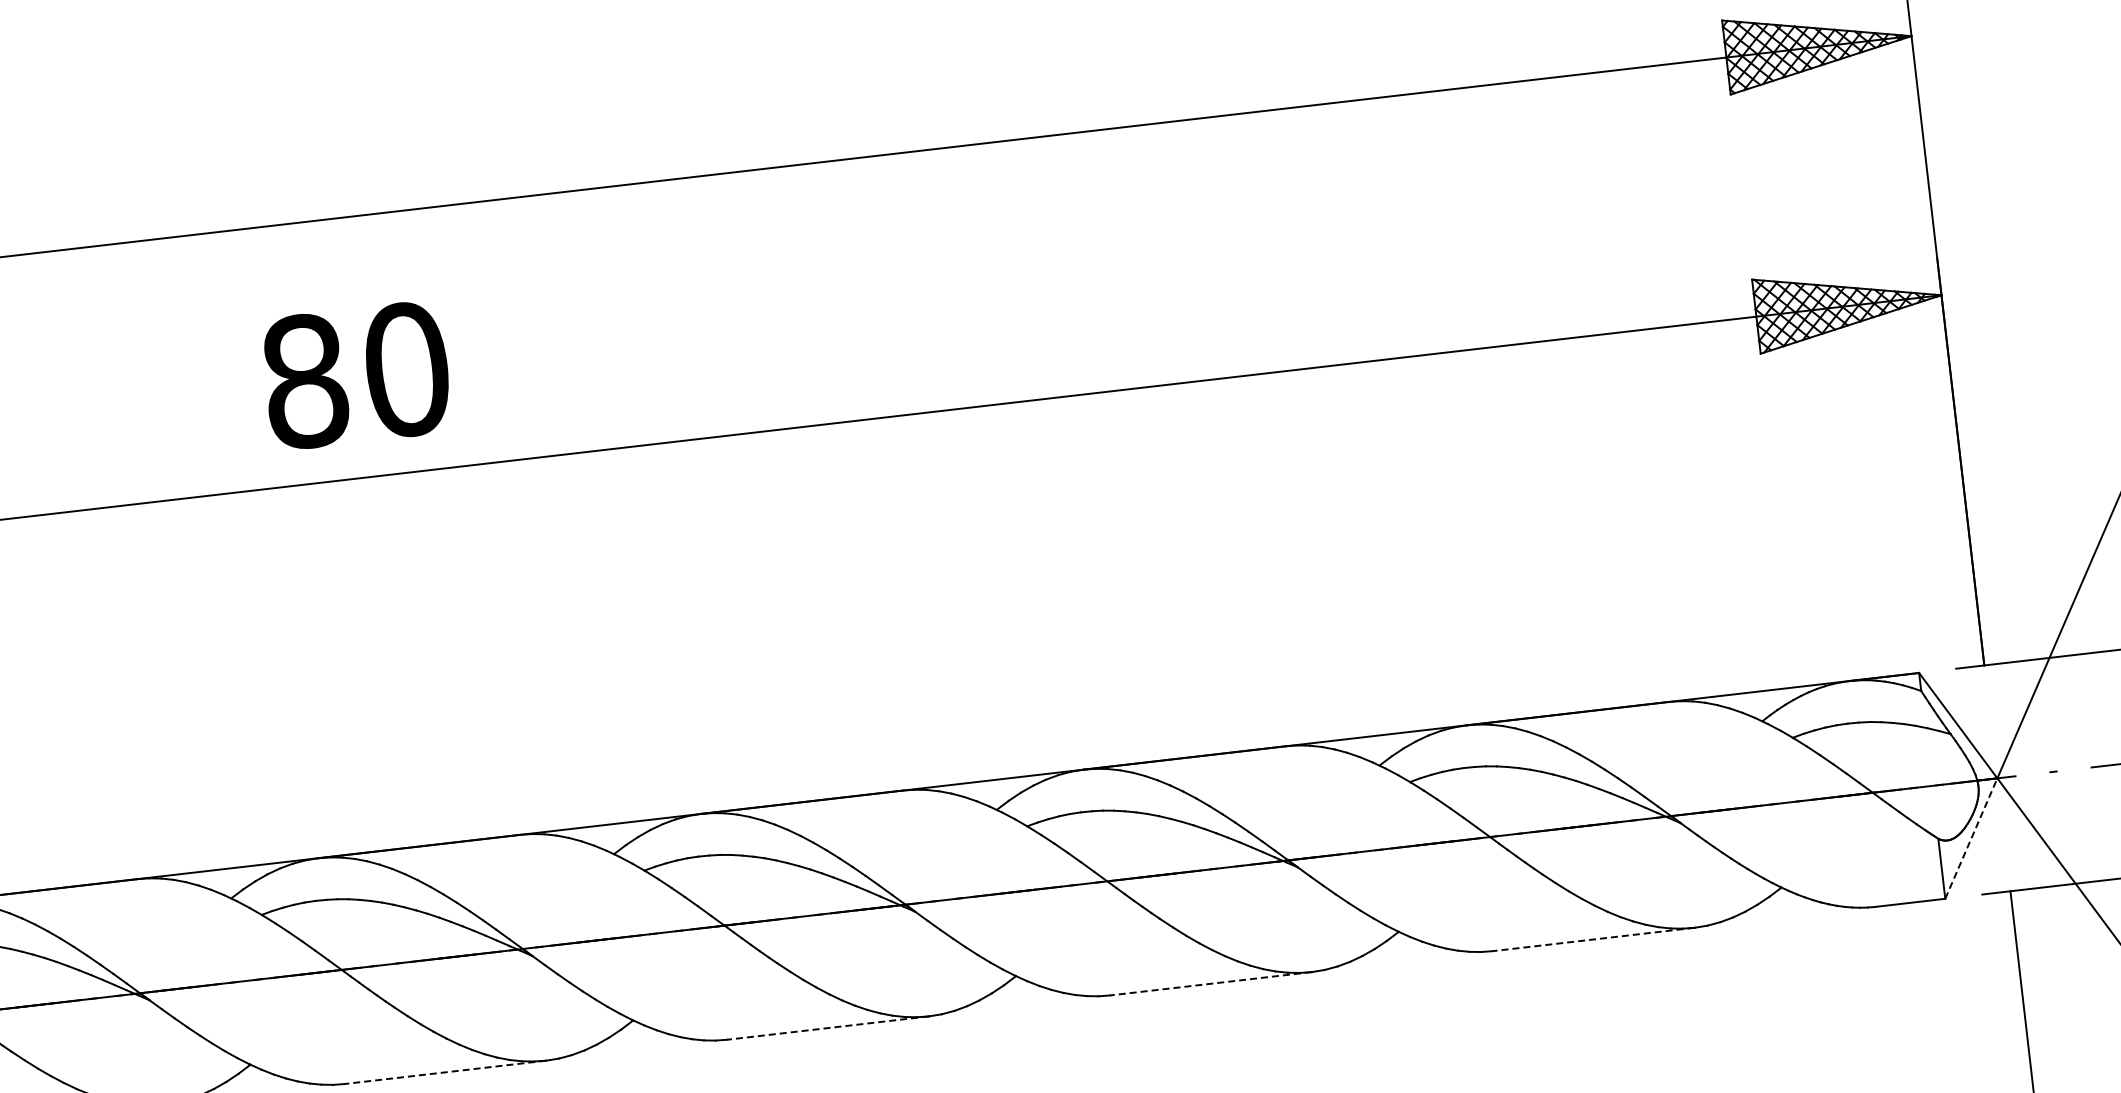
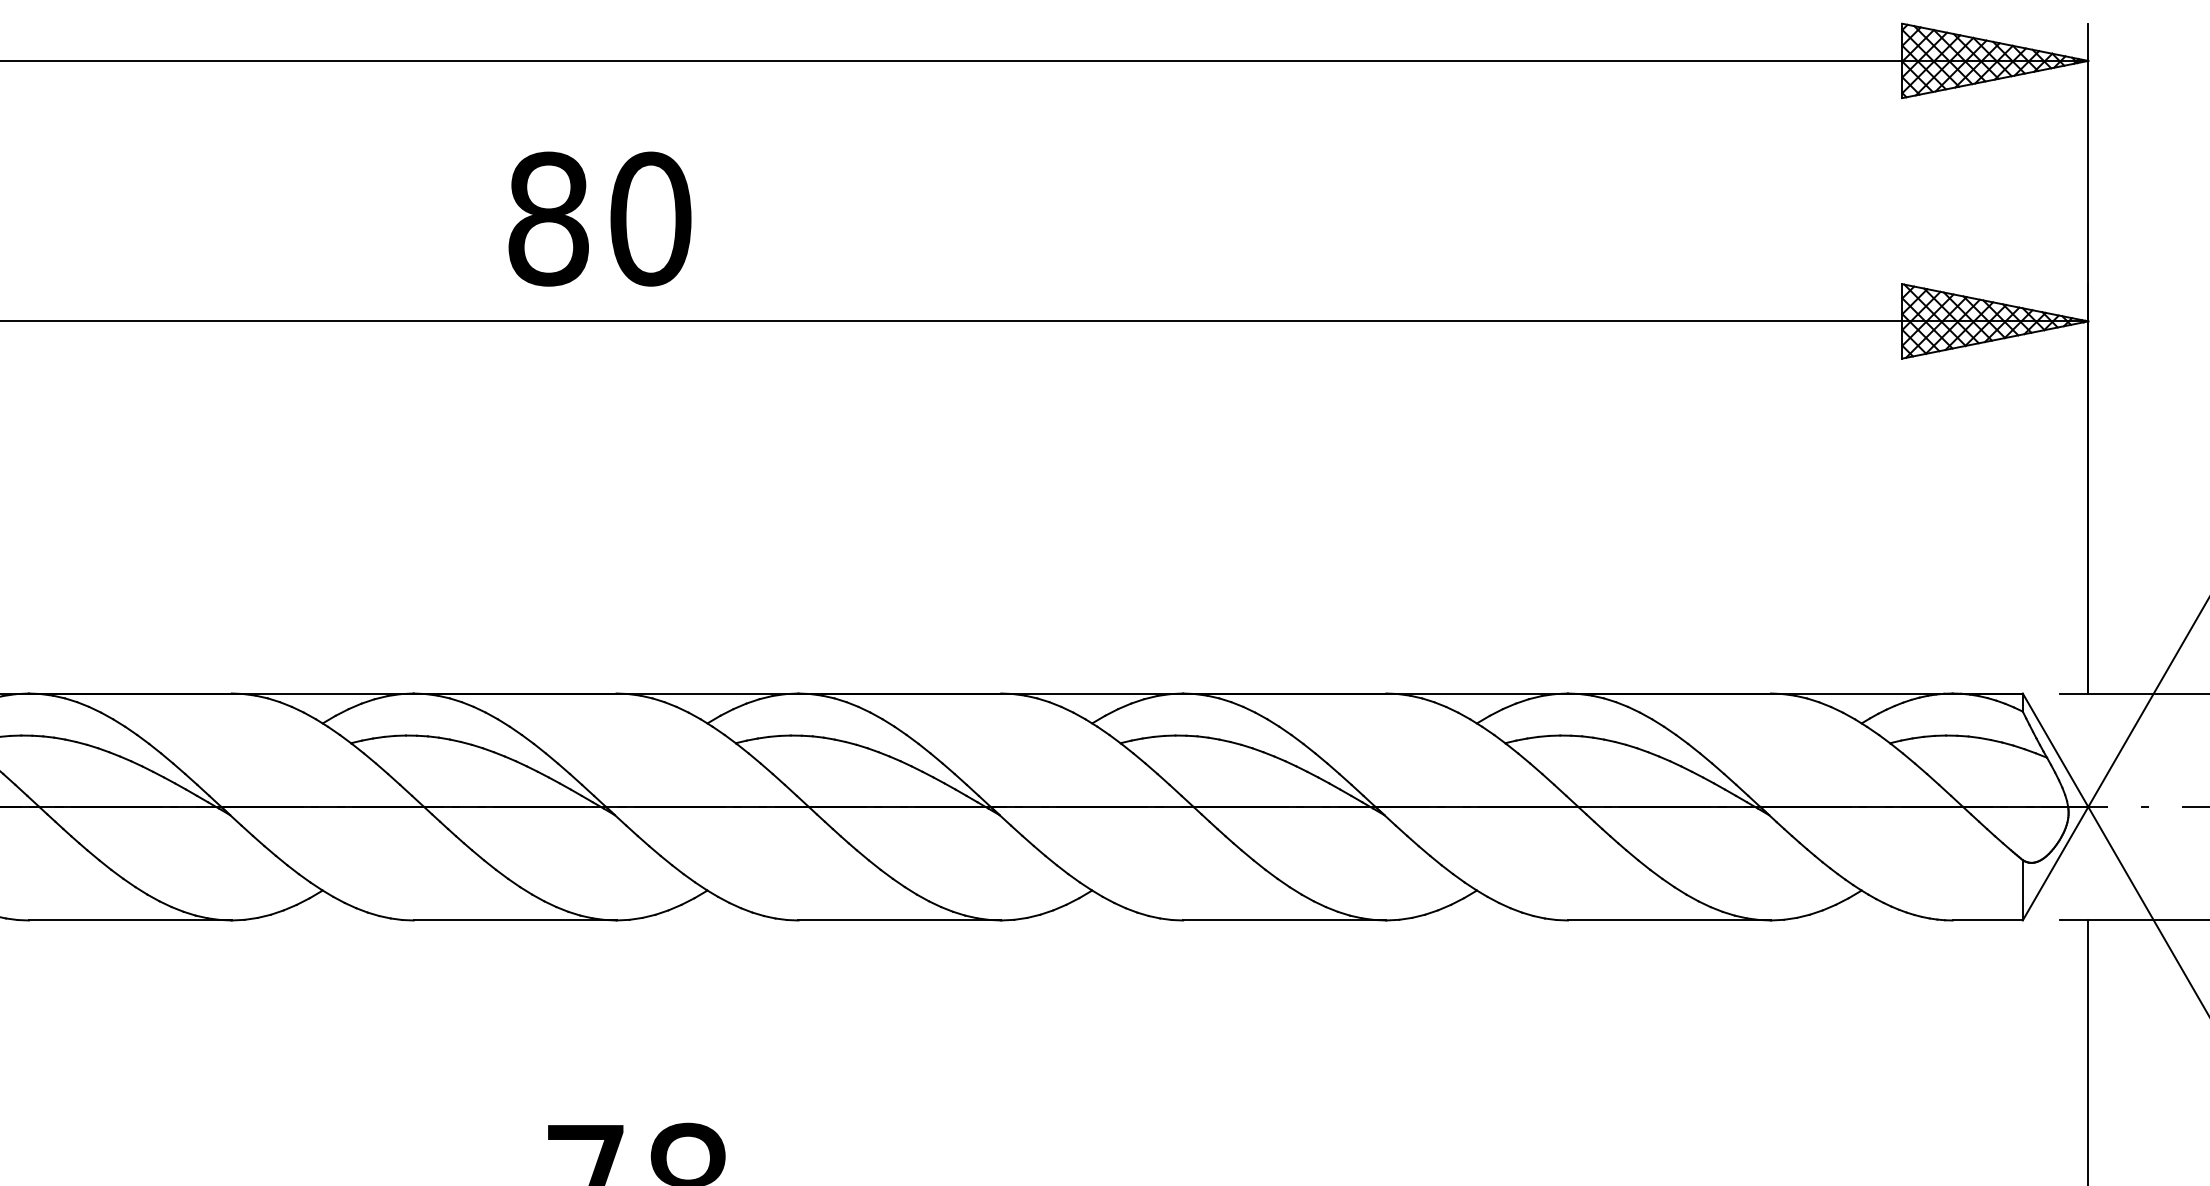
text: (355, 374) -> (599, 218), moved
line: (1971, 838) -> (2055, 863), dashed -> solid
line: (1592, 939) -> (1668, 920), dashed -> solid
line: (1210, 983) -> (1284, 920), dashed -> solid
line: (827, 1028) -> (899, 920), dashed -> solid
line: (444, 1072) -> (514, 920), dashed -> solid

